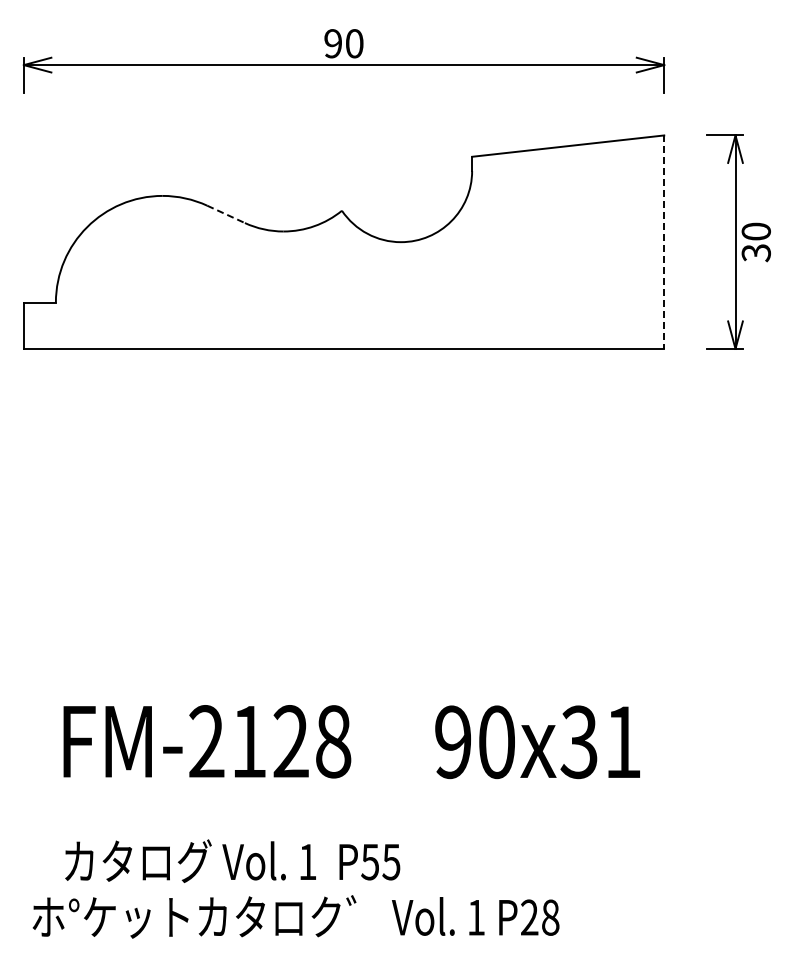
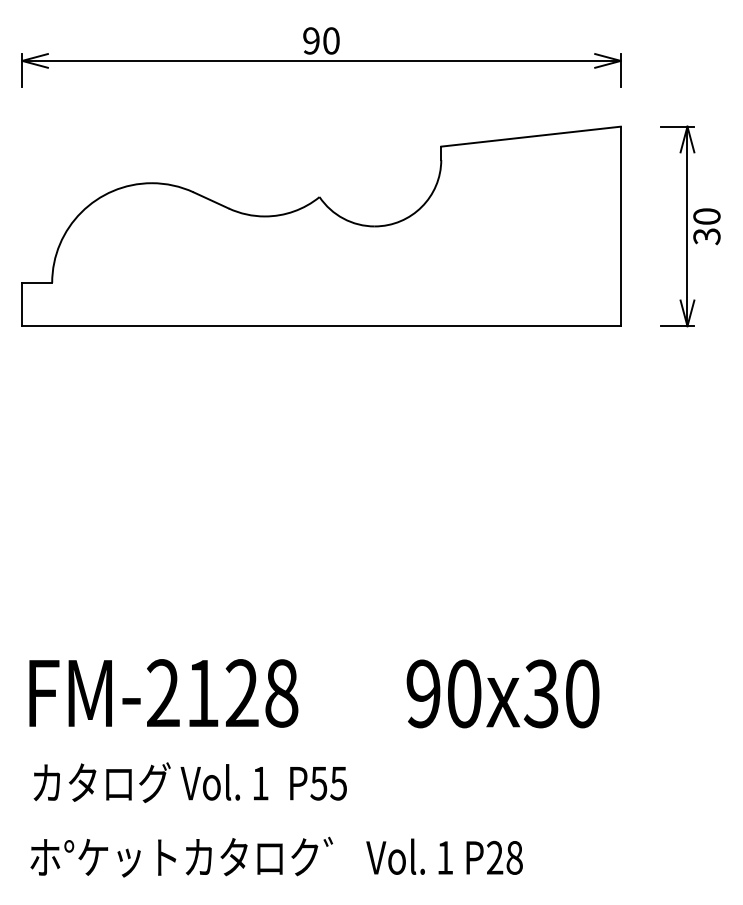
line: (226, 214) -> (211, 200), dashed -> solid
line: (664, 242) -> (621, 226), dashed -> solid
text: (207, 741) -> (163, 693), moved
text: (623, 742) -> (582, 694), 90x31 -> 90x30
text: (232, 860) -> (190, 782), moved

